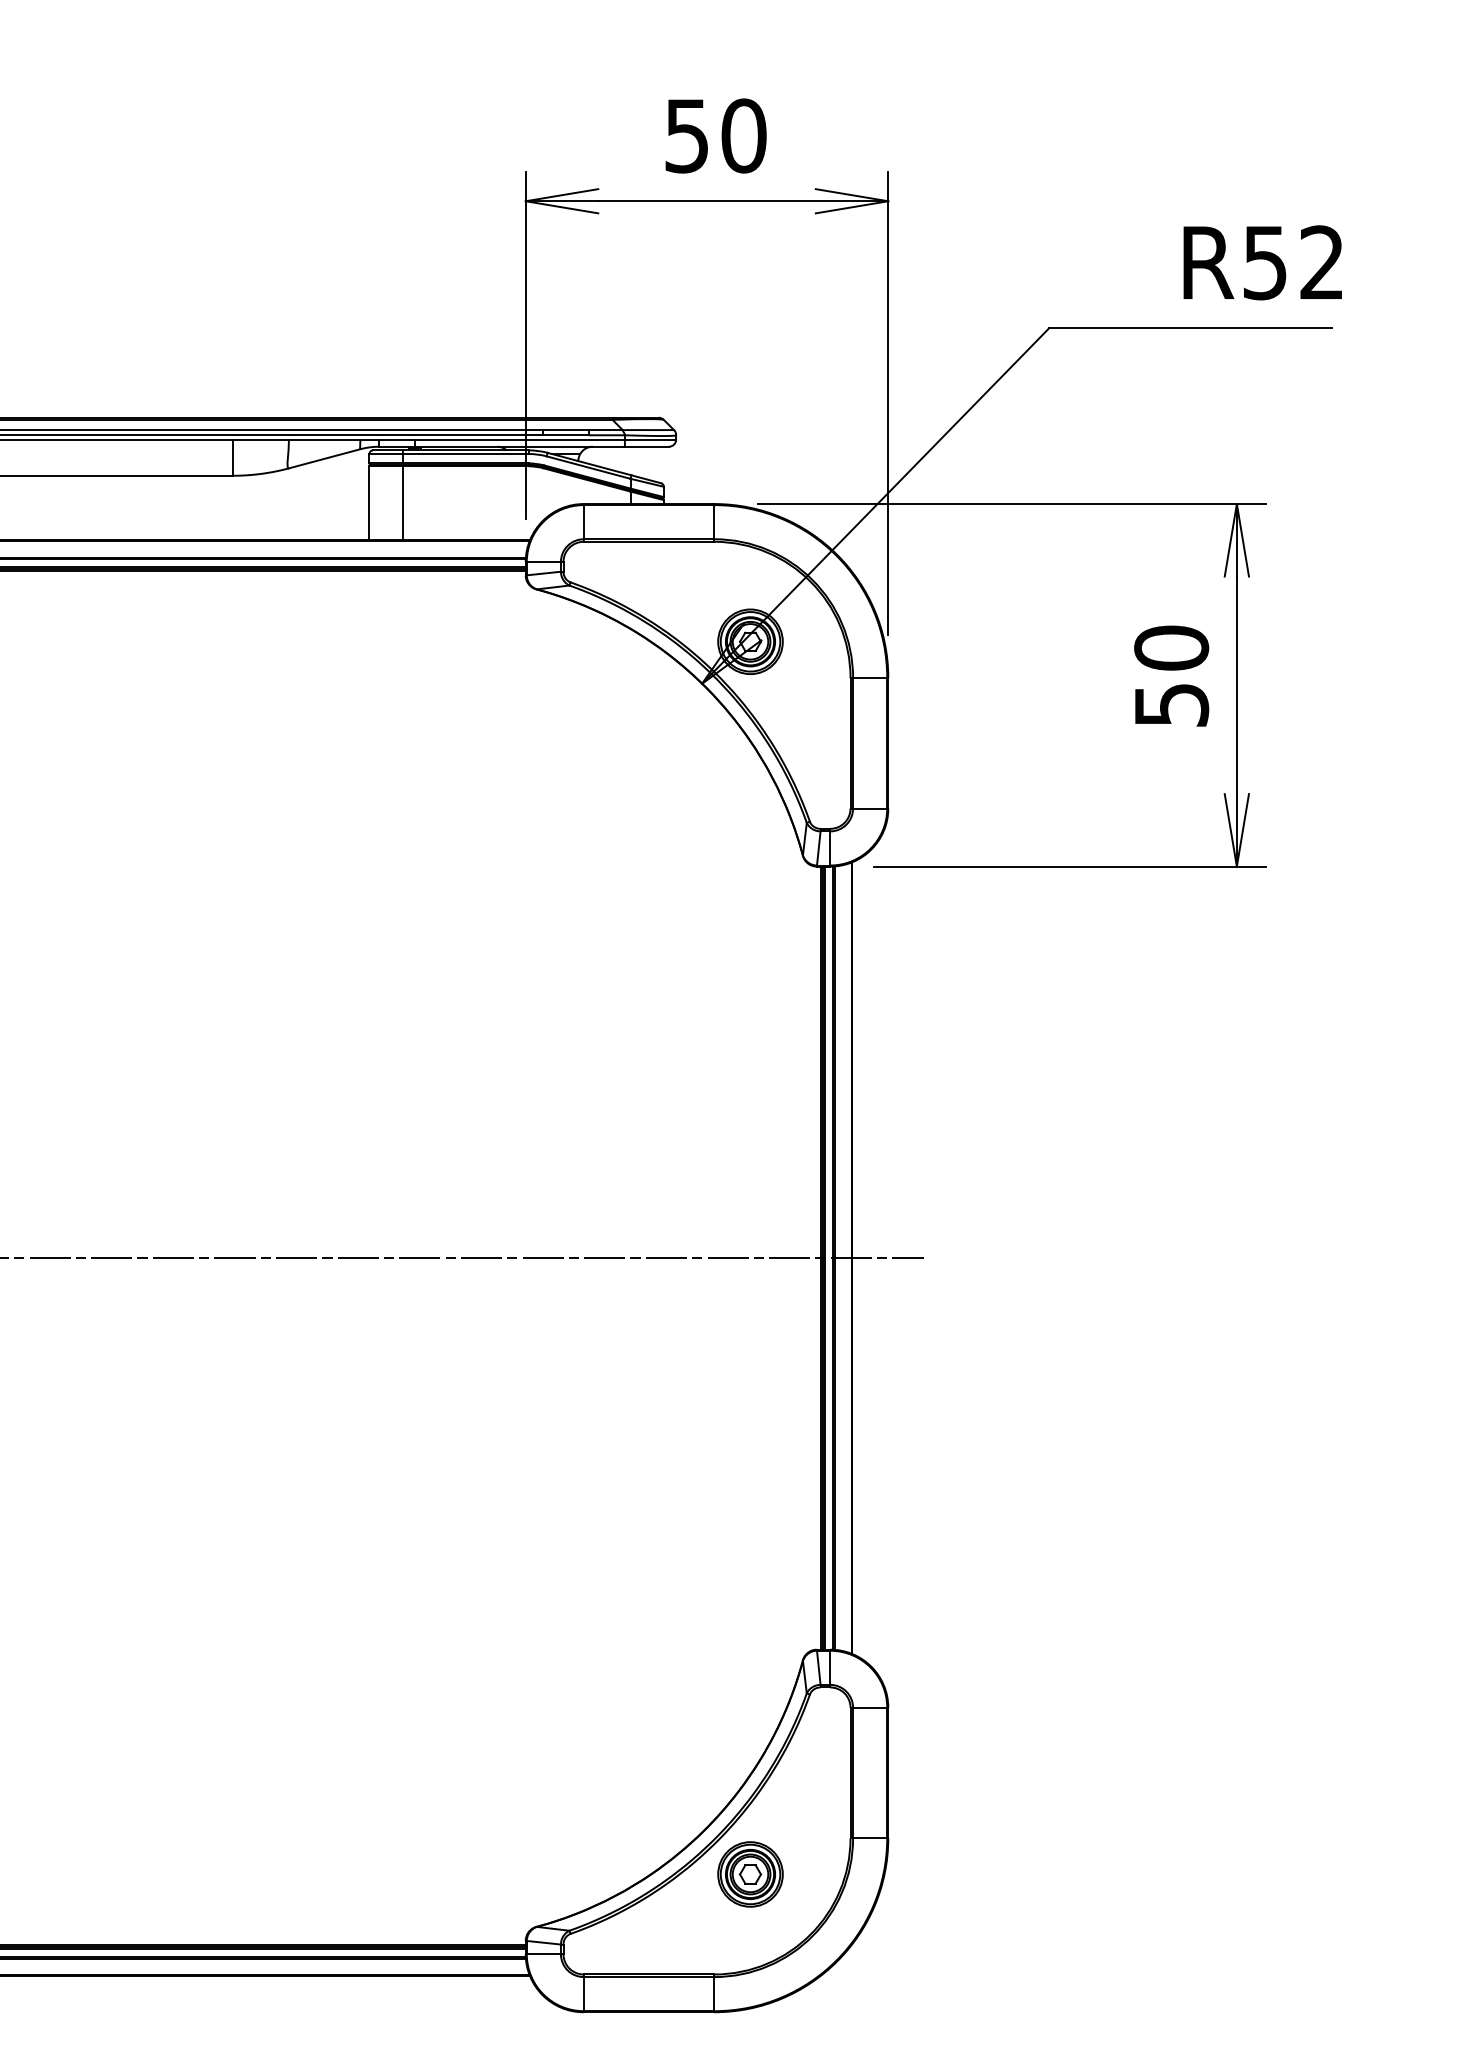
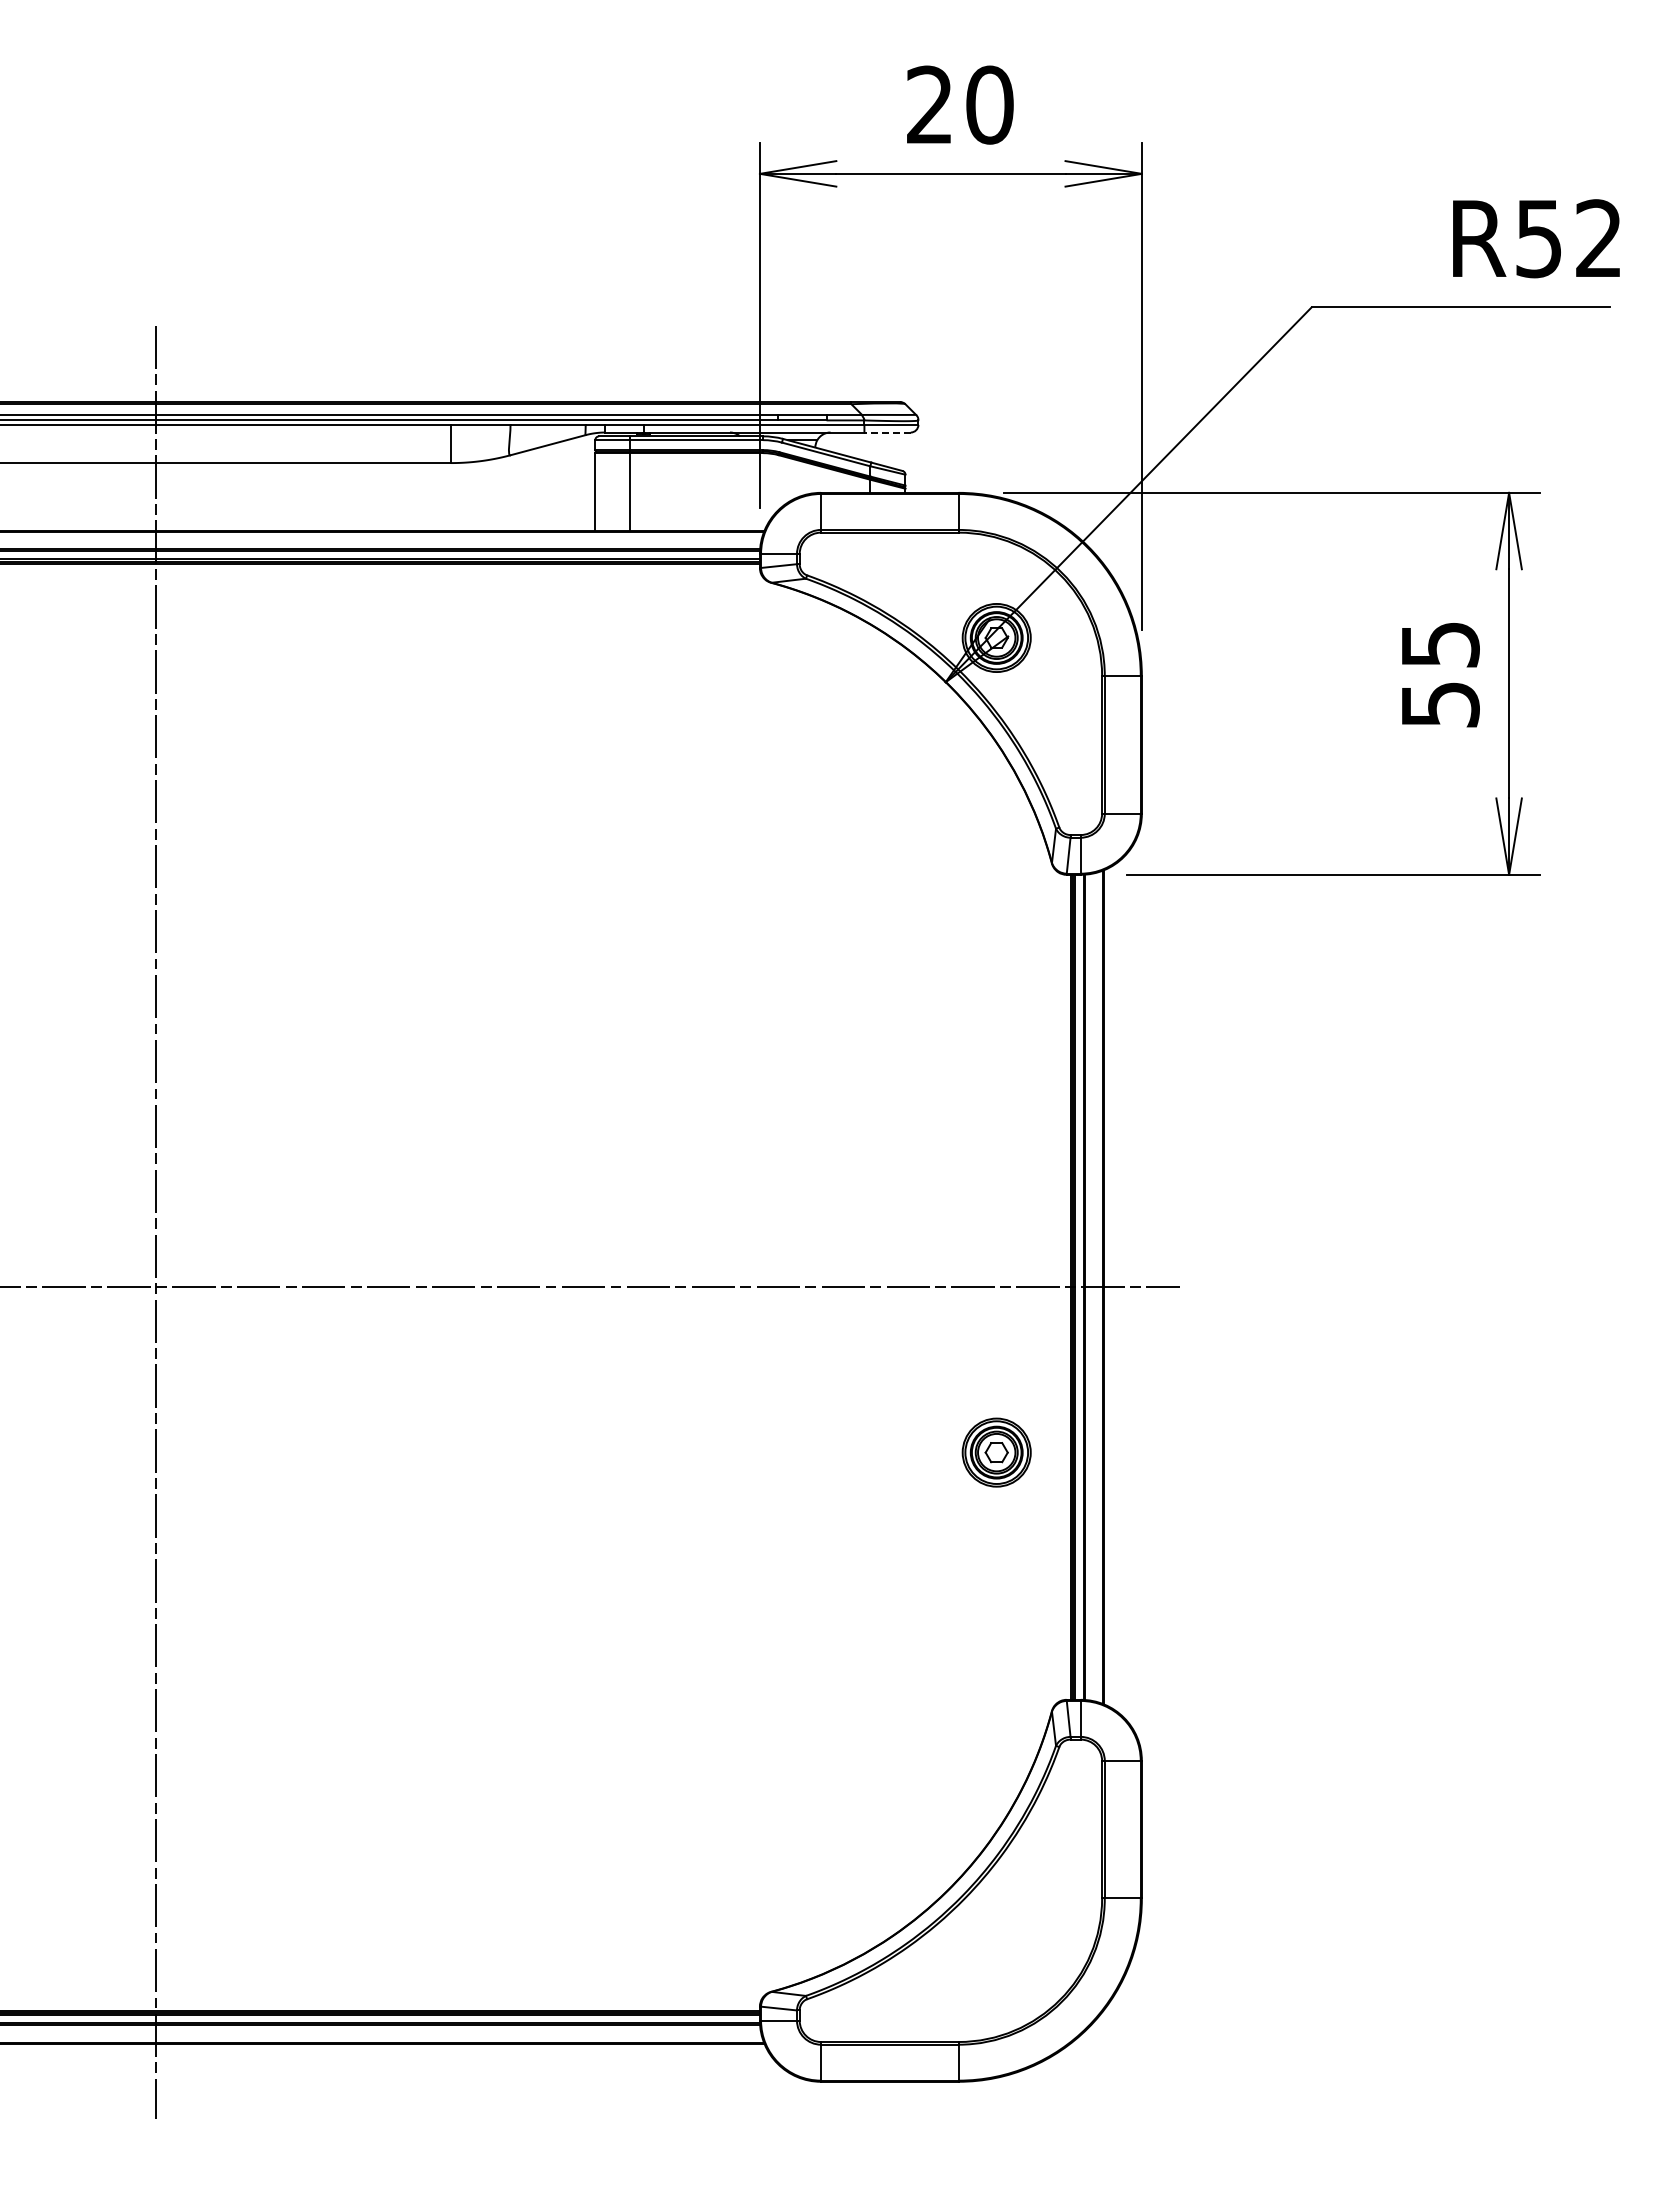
text: (686, 135) -> (929, 104), 50 -> 20
line: (646, 446) -> (887, 432), solid -> dashed
text: (1170, 647) -> (1439, 644), 50 -> 55
part: (750, 1874) -> (996, 1452), moved

